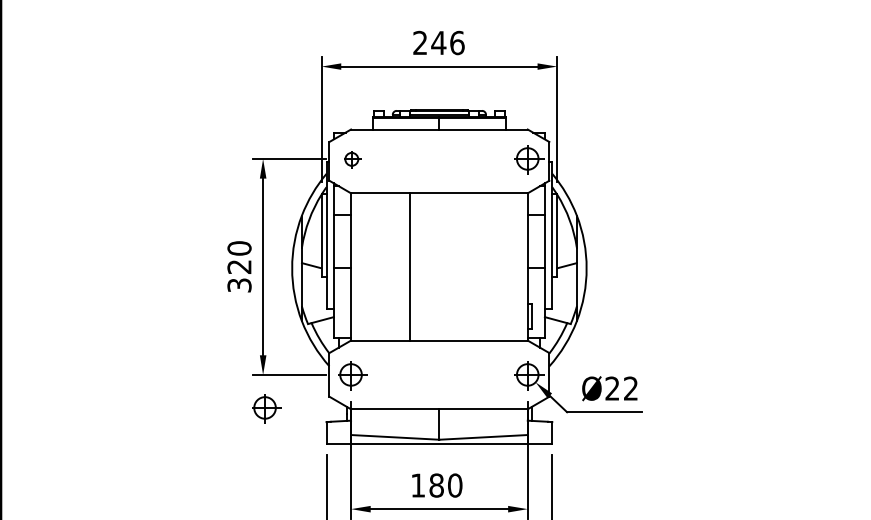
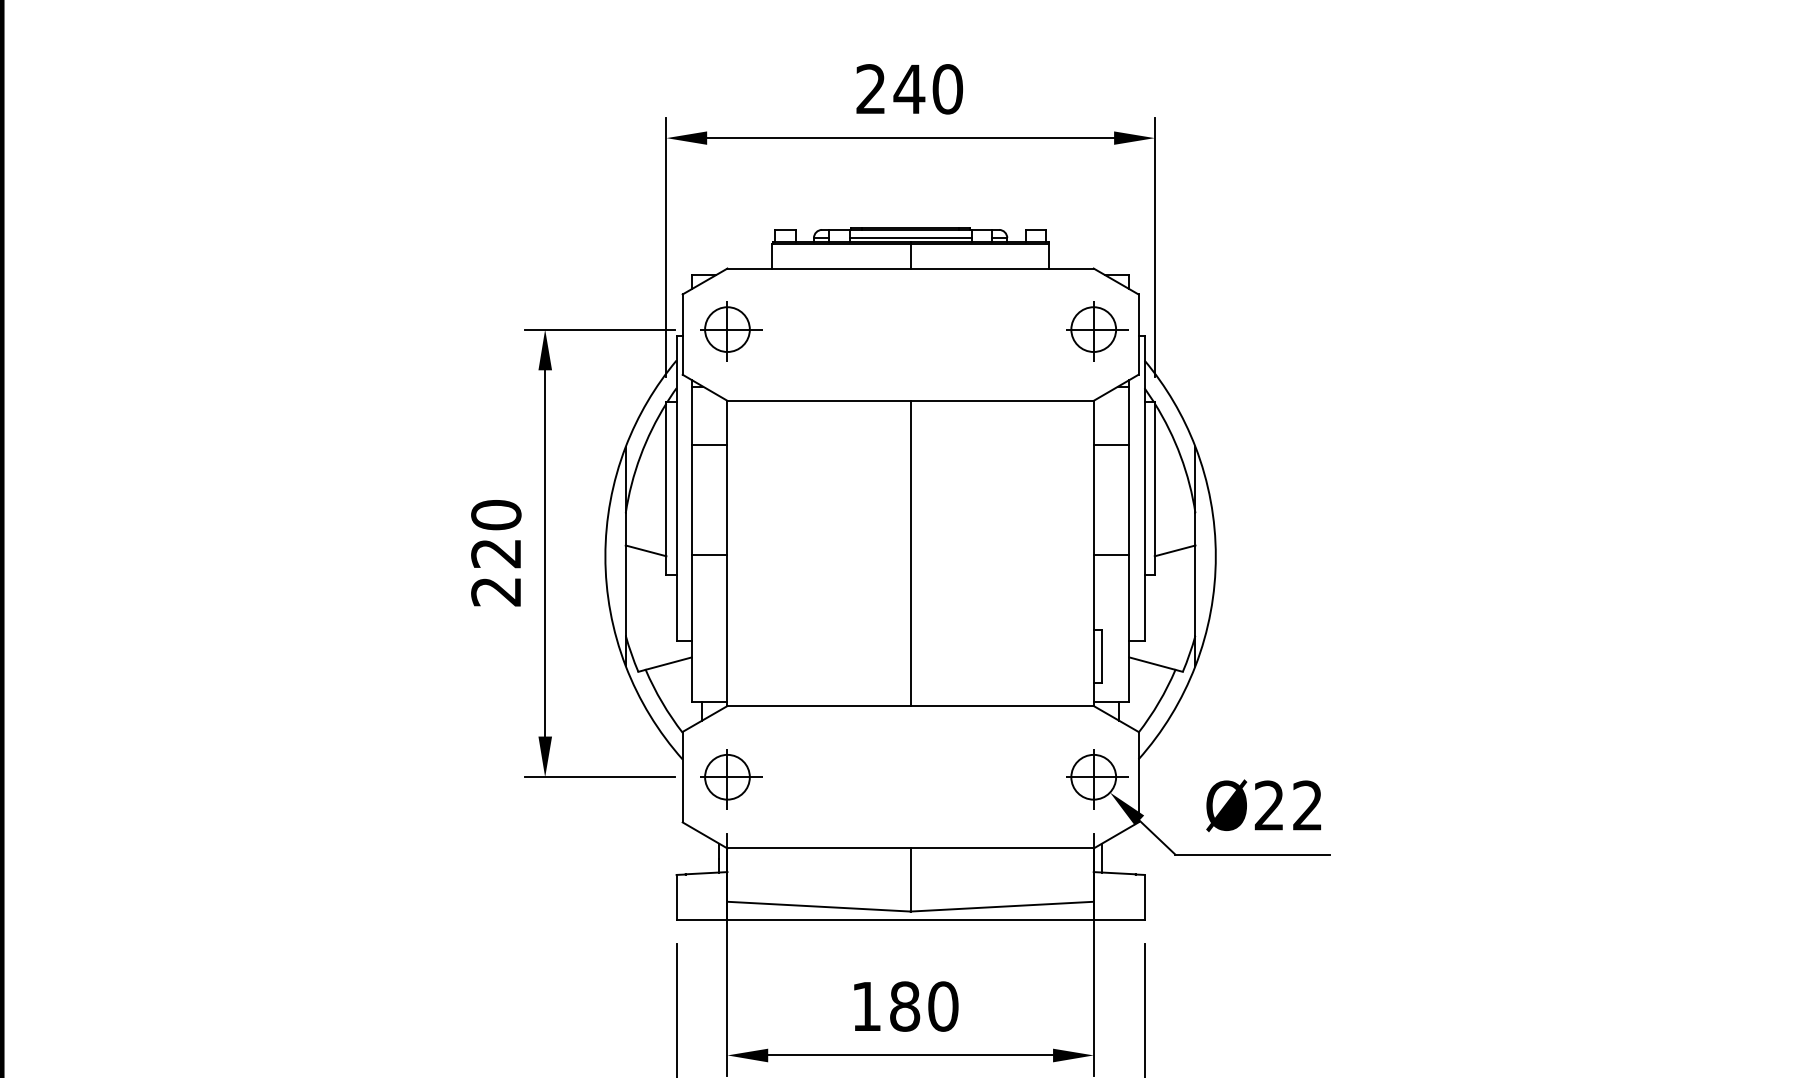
text: (457, 42) -> (948, 88), 246 -> 240
part: (352, 159) -> (730, 330), size x1.67
line: (410, 266) -> (910, 552), moved
text: (239, 285) -> (496, 591), 320 -> 220
part: (266, 408) -> (552, 846), removed

